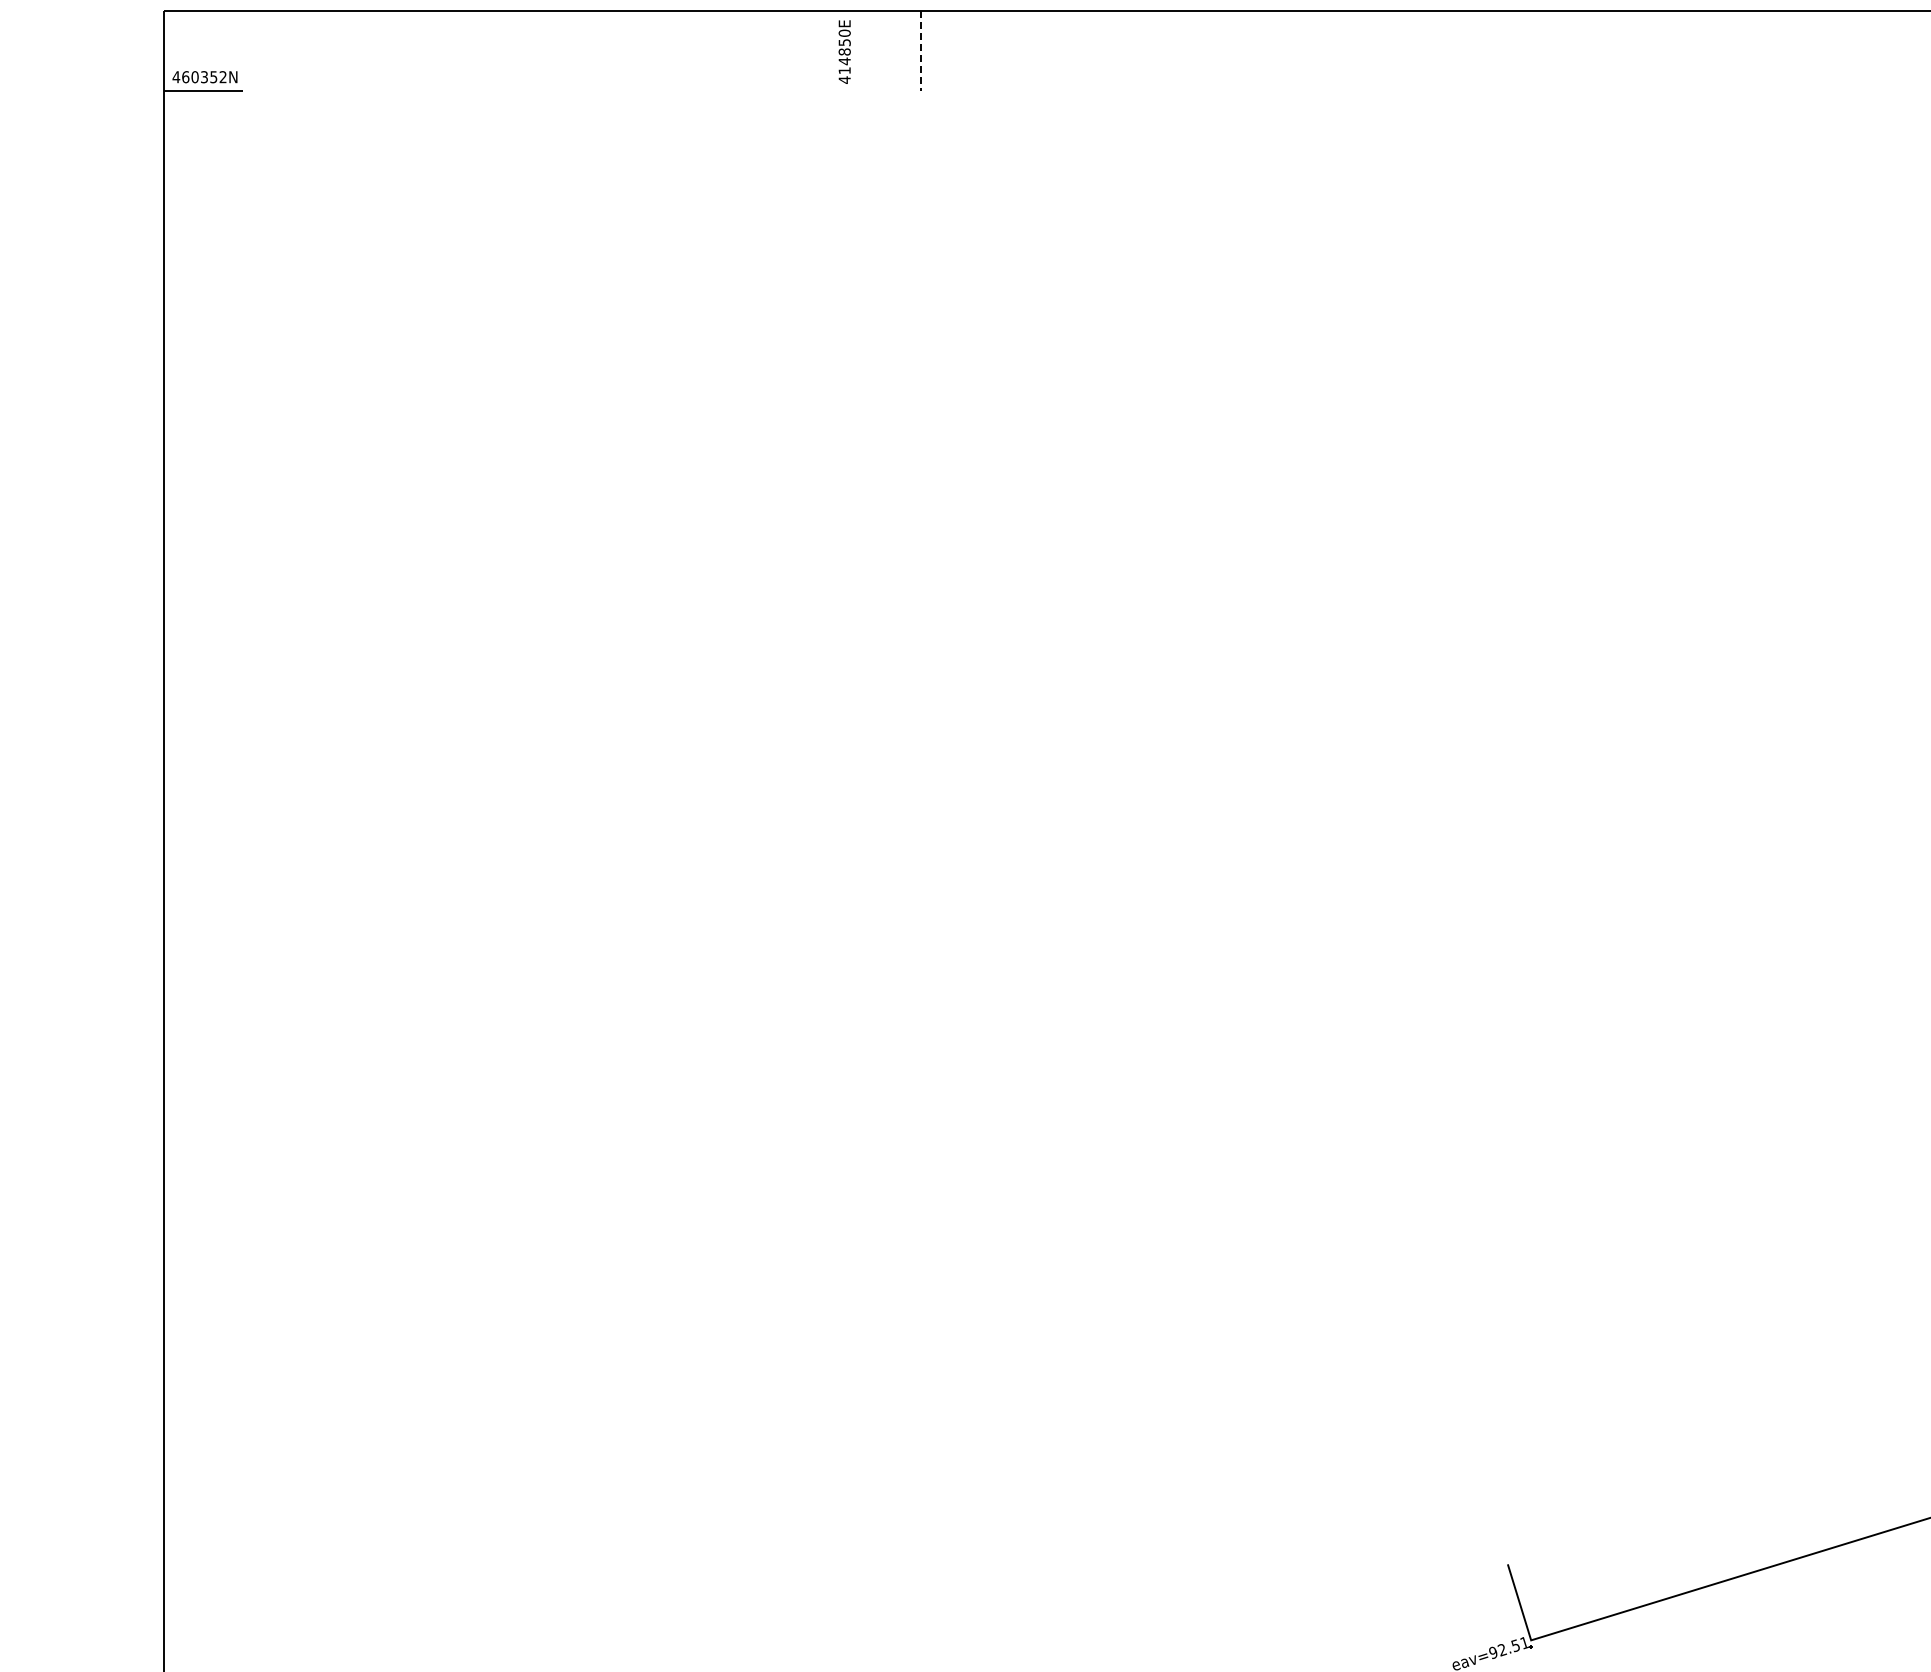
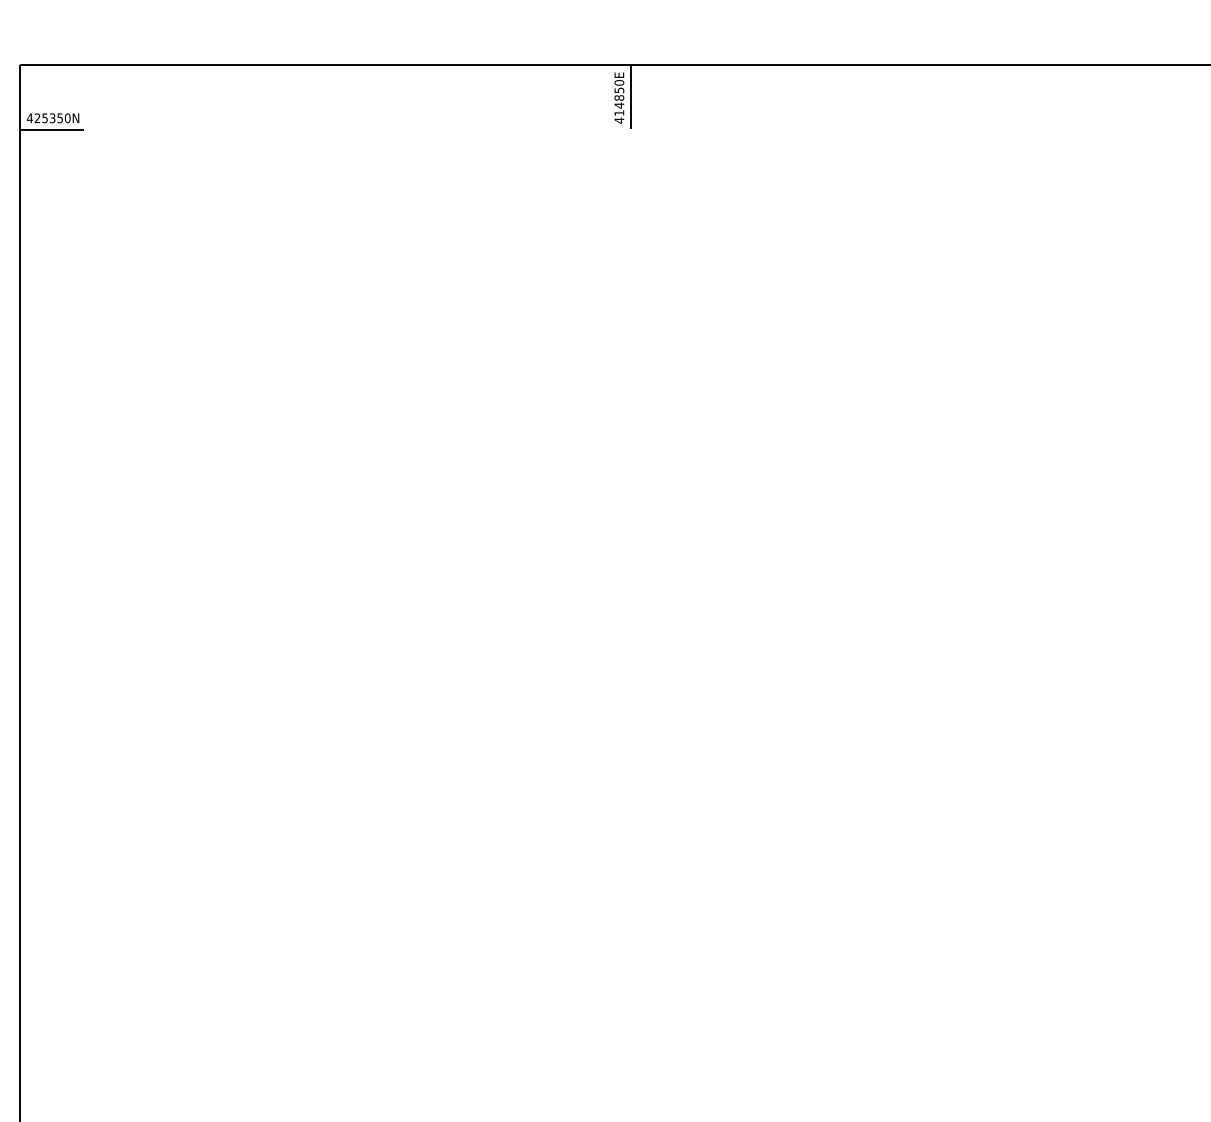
text: (844, 51) -> (619, 97), moved
line: (920, 51) -> (630, 97), dashed -> solid
text: (204, 77) -> (52, 118), 460352N -> 425350N

